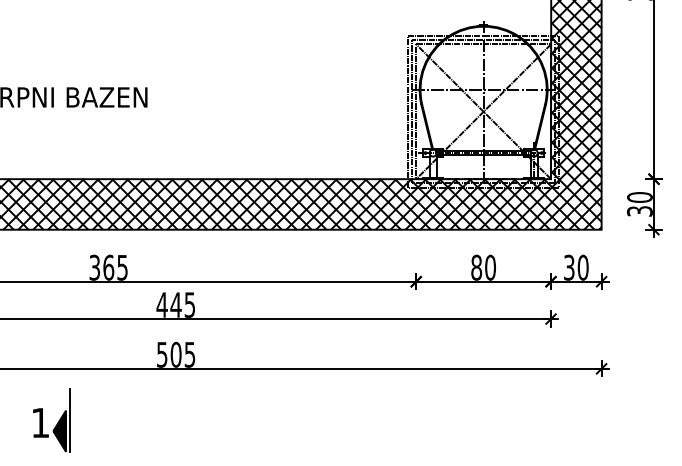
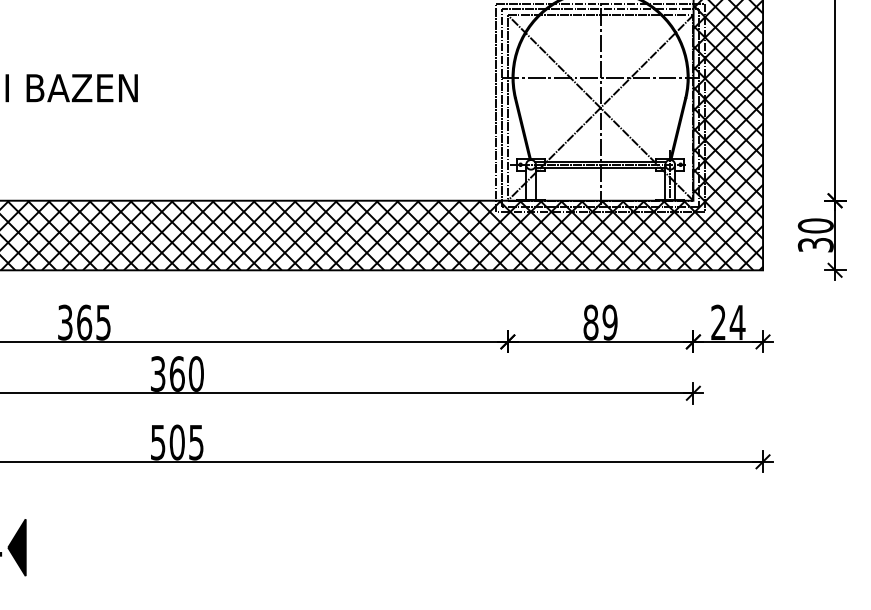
text: (490, 267) -> (610, 322), 80 -> 89
text: (576, 267) -> (728, 322), 30 -> 24
text: (175, 304) -> (176, 373), 445 -> 360
line: (70, 419) -> (31, 531), removed

